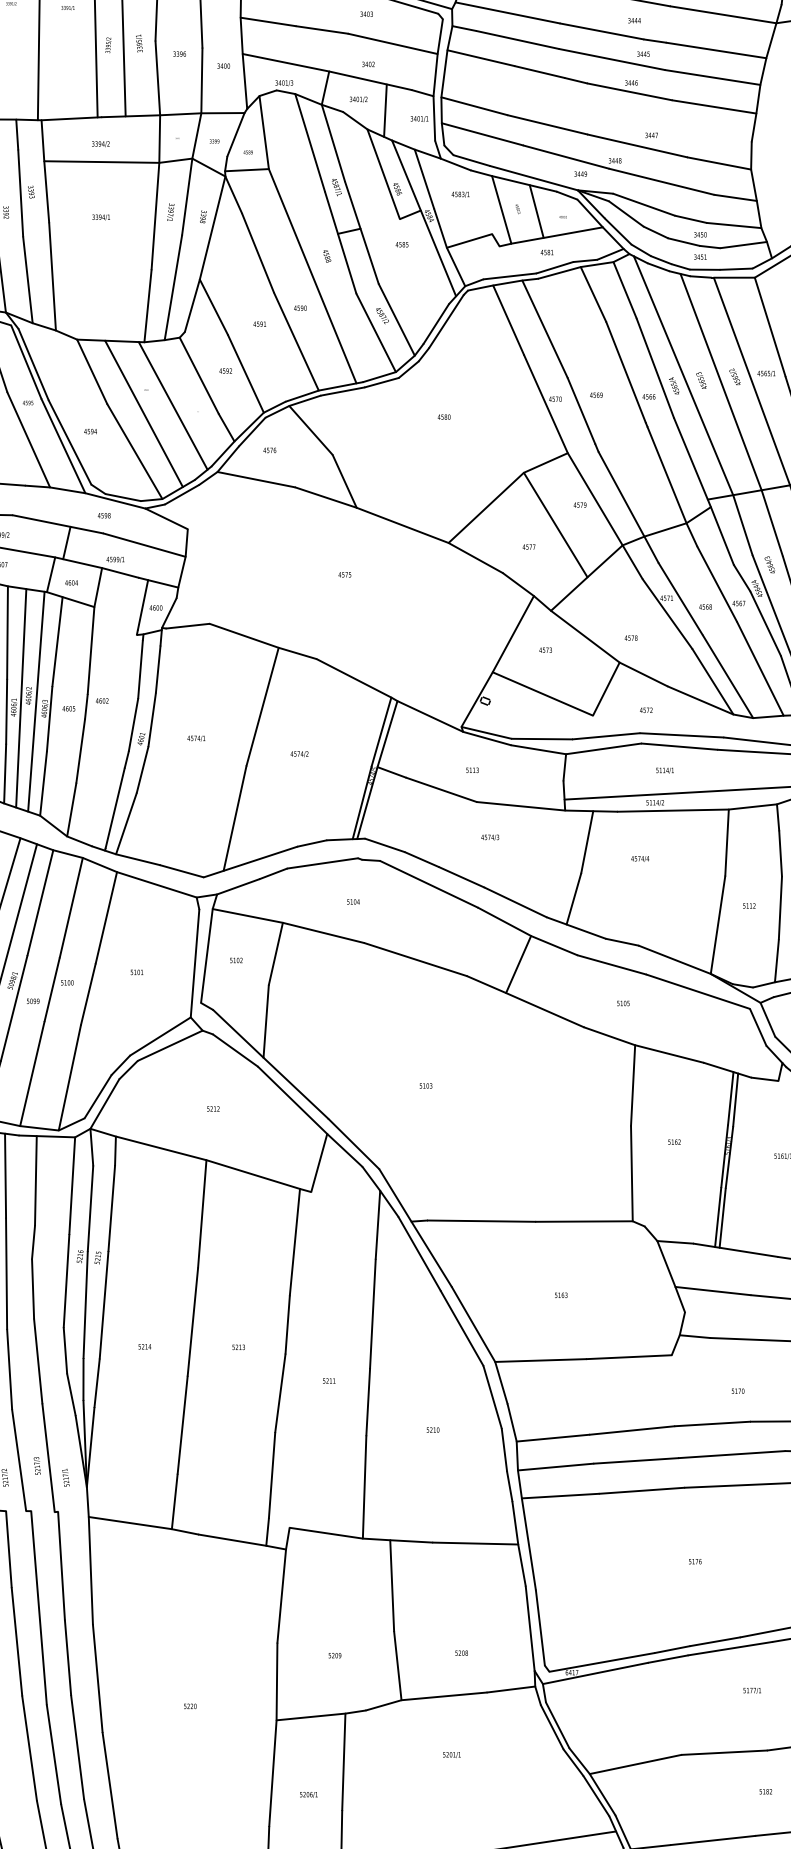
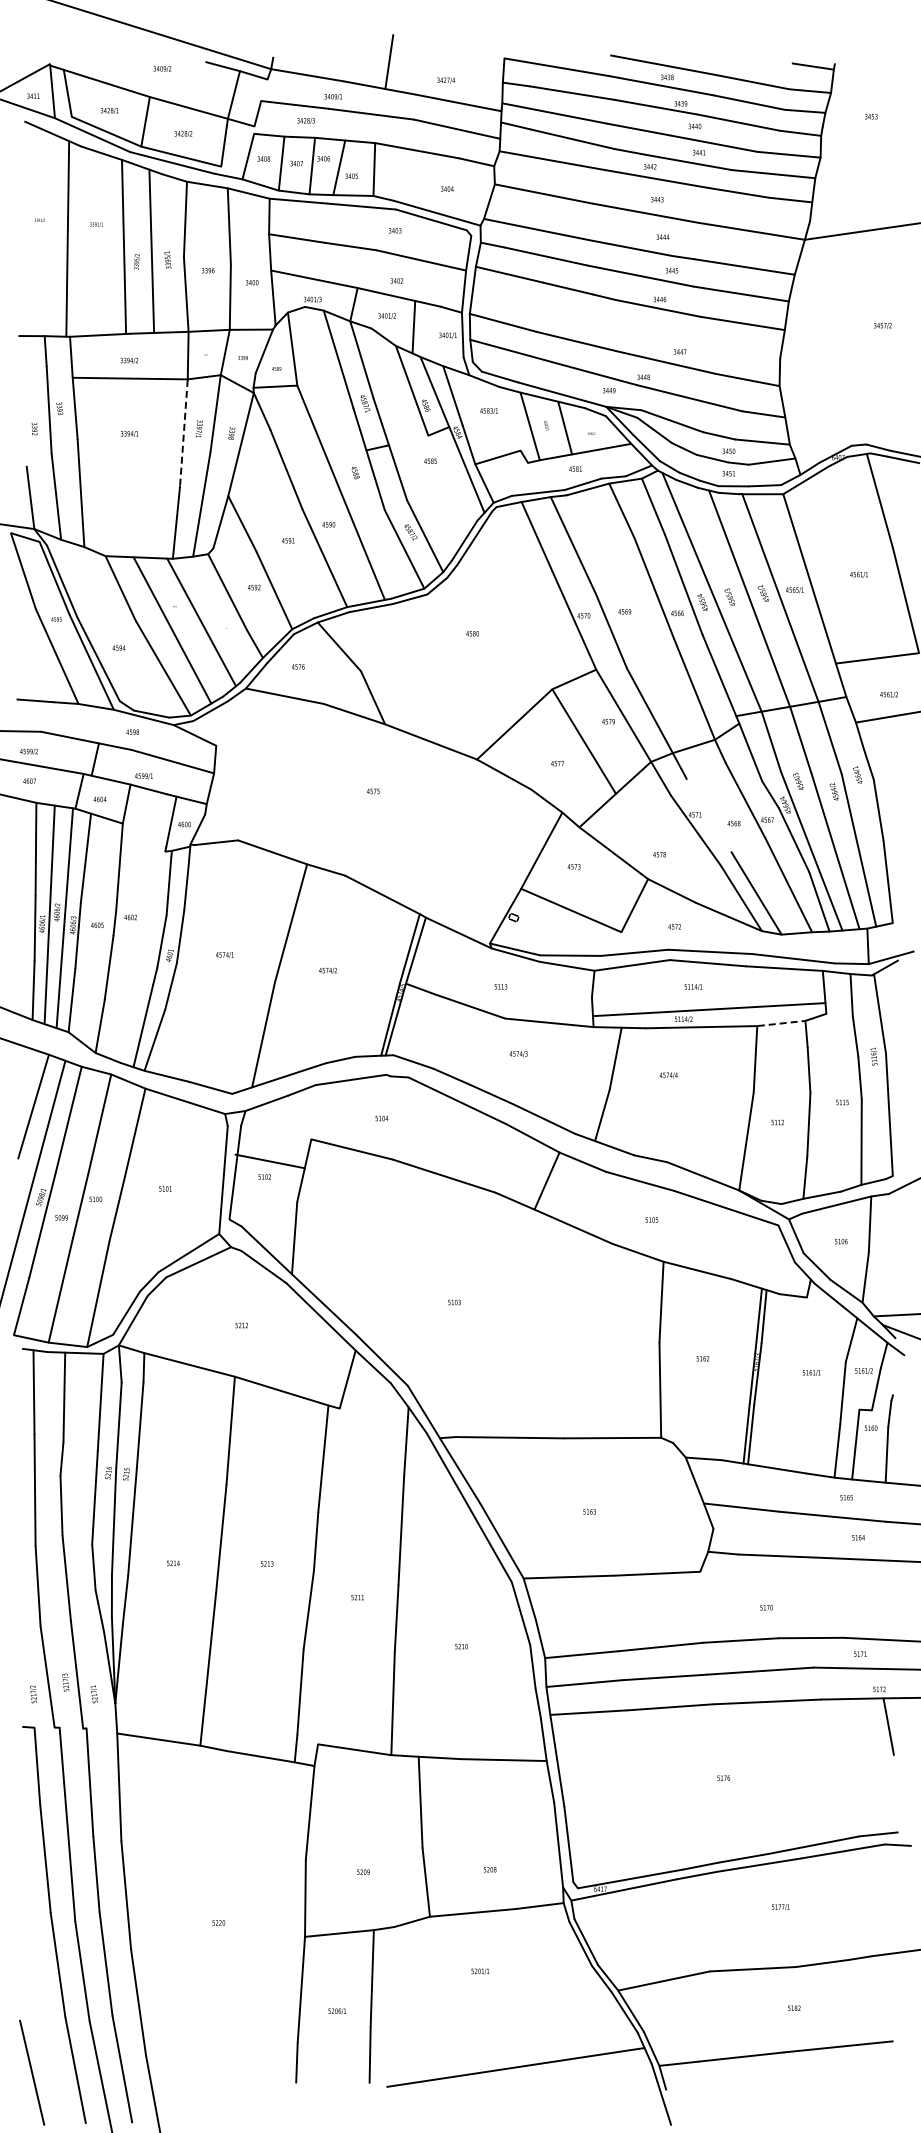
line: (155, 216) -> (183, 433), solid -> dashed
line: (681, 598) -> (709, 815), removed
line: (753, 806) -> (781, 1023), solid -> dashed
line: (247, 915) -> (269, 1161), moved

